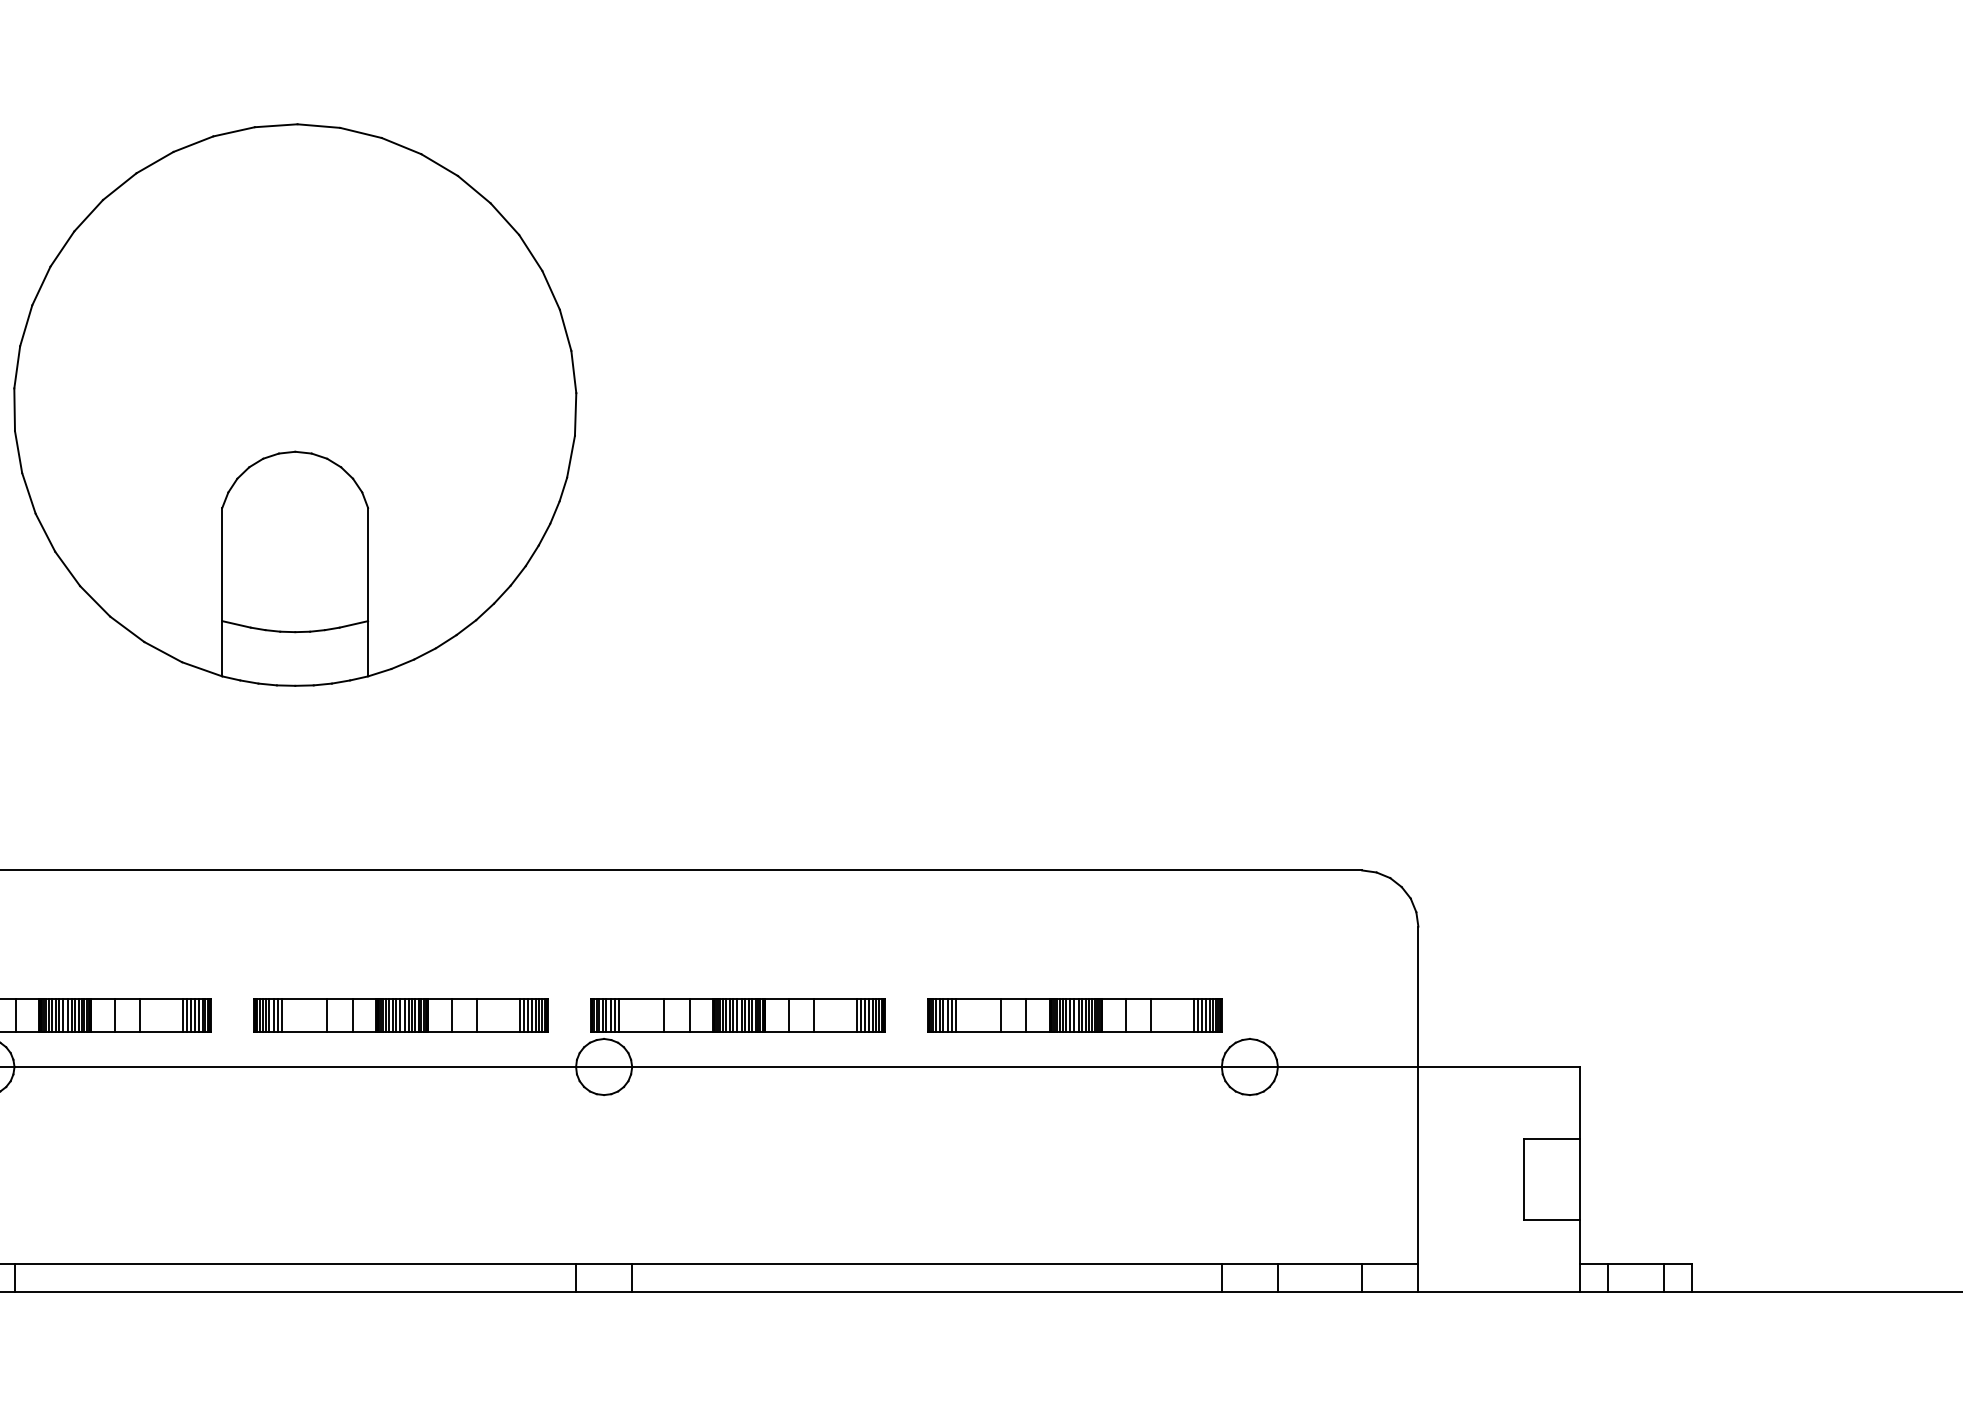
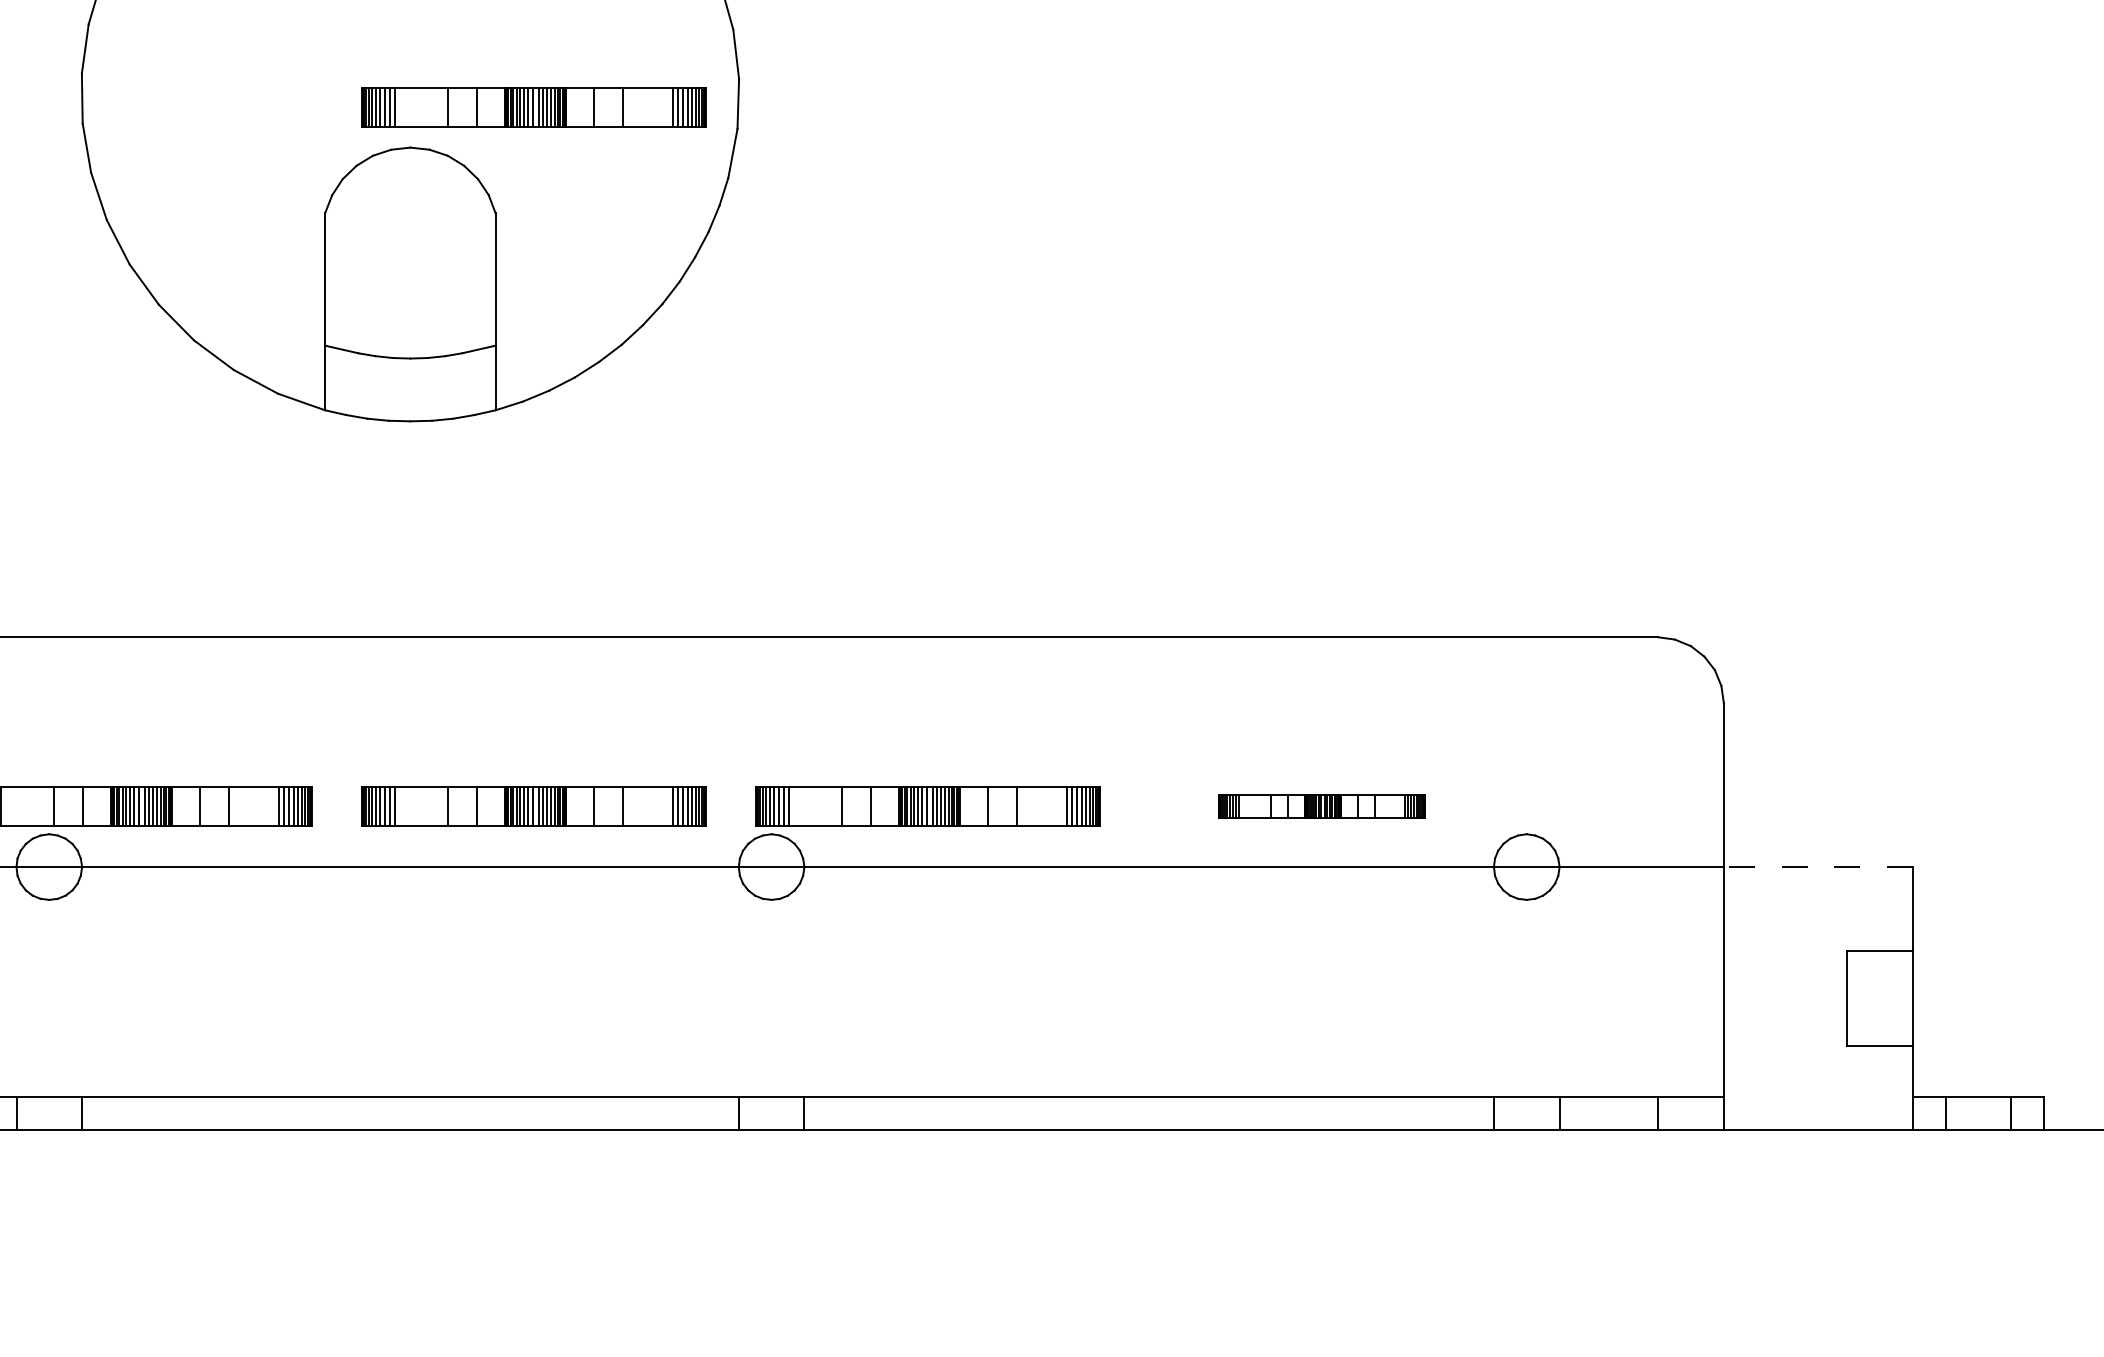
part: (400, 417) -> (533, 107), added
part: (1074, 1015) -> (1321, 806), size x0.6
line: (1499, 1067) -> (1818, 867), solid -> dashed

